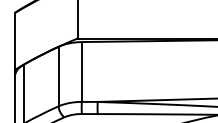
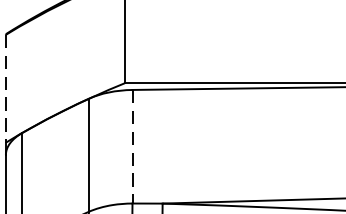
line: (15, 41) -> (6, 88), solid -> dashed
line: (81, 71) -> (132, 145), solid -> dashed

